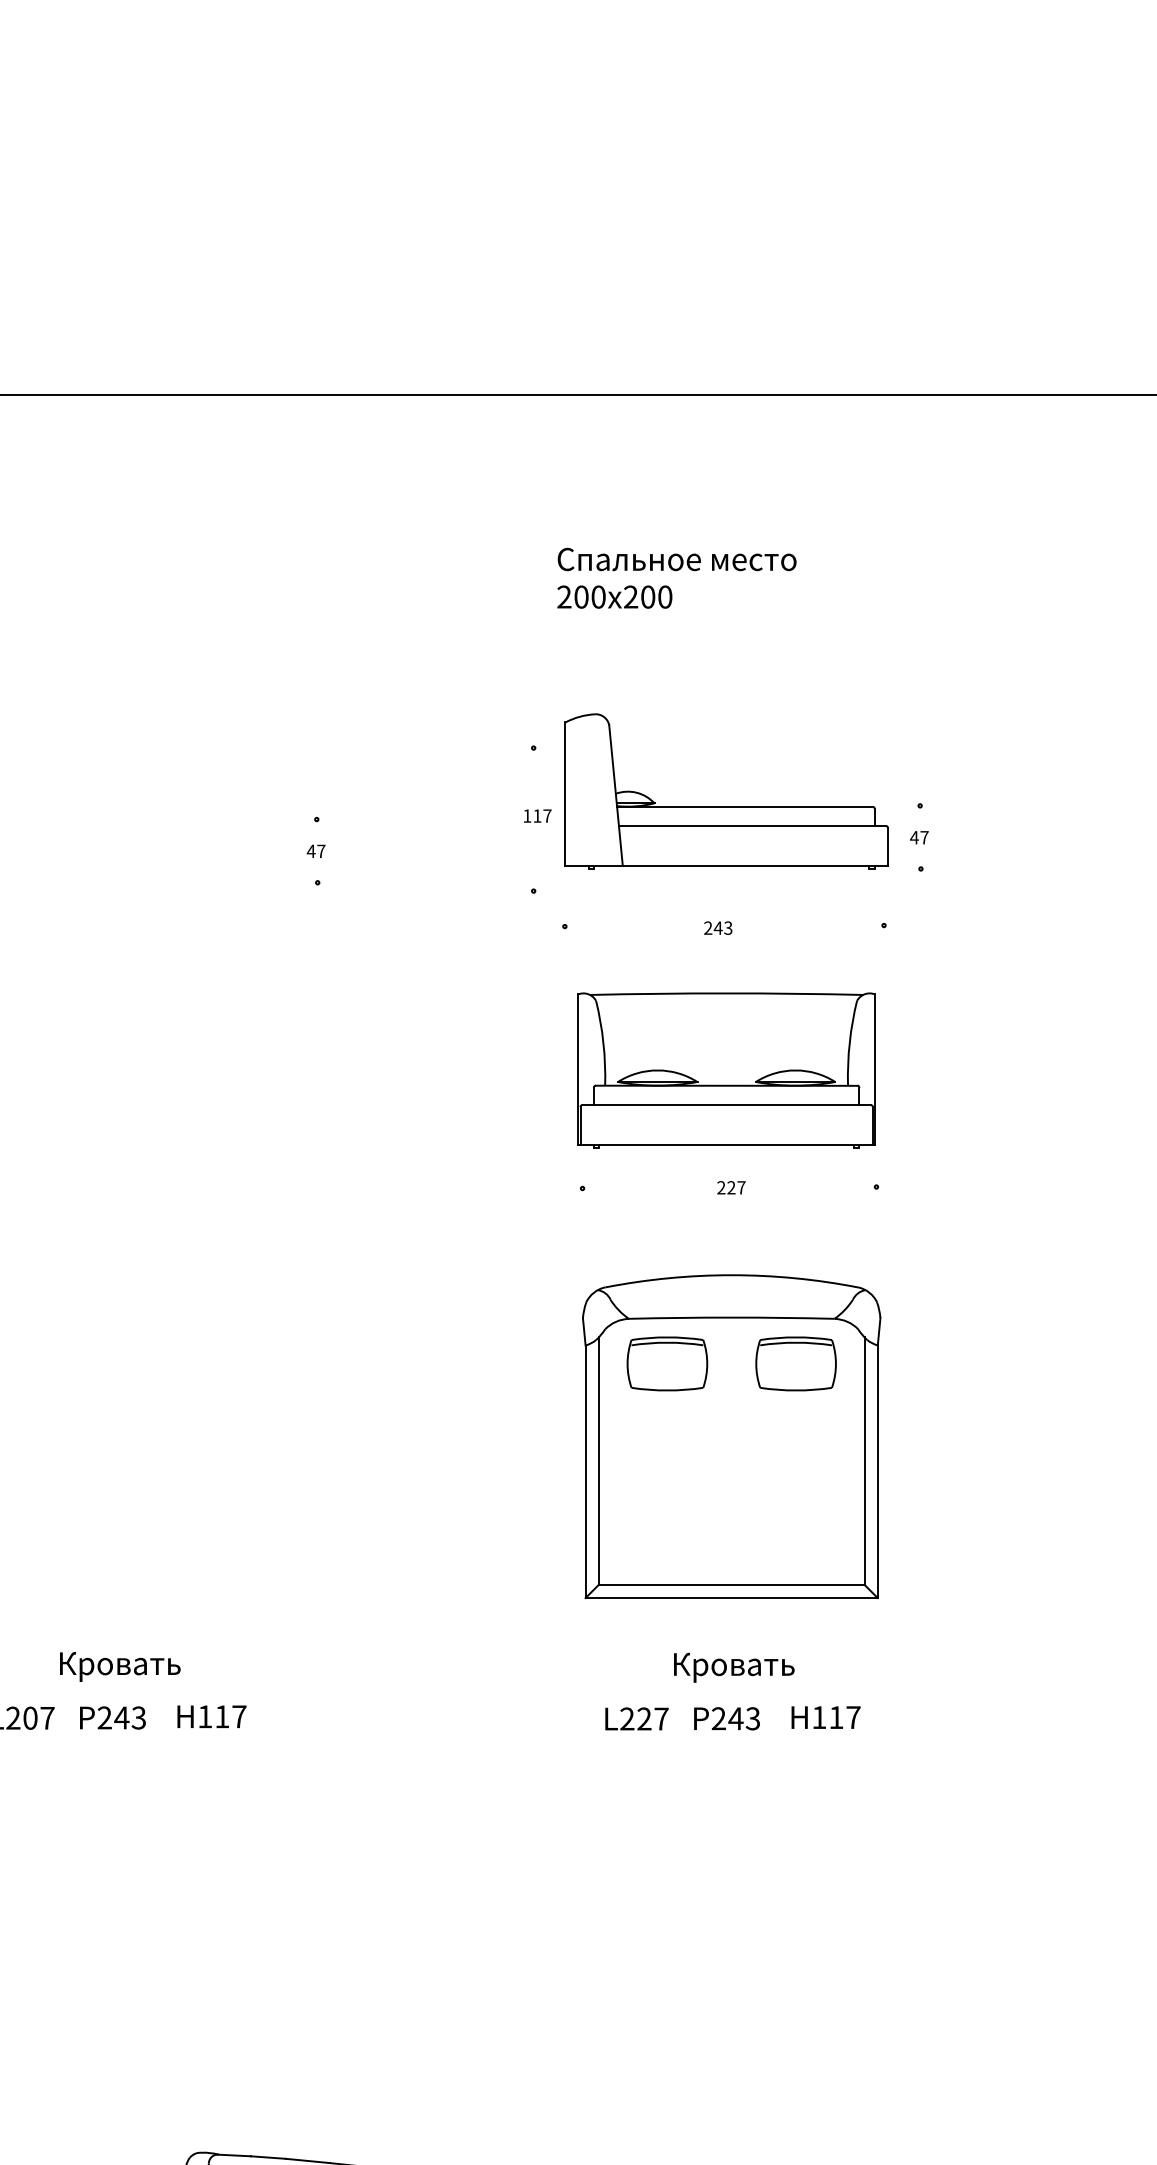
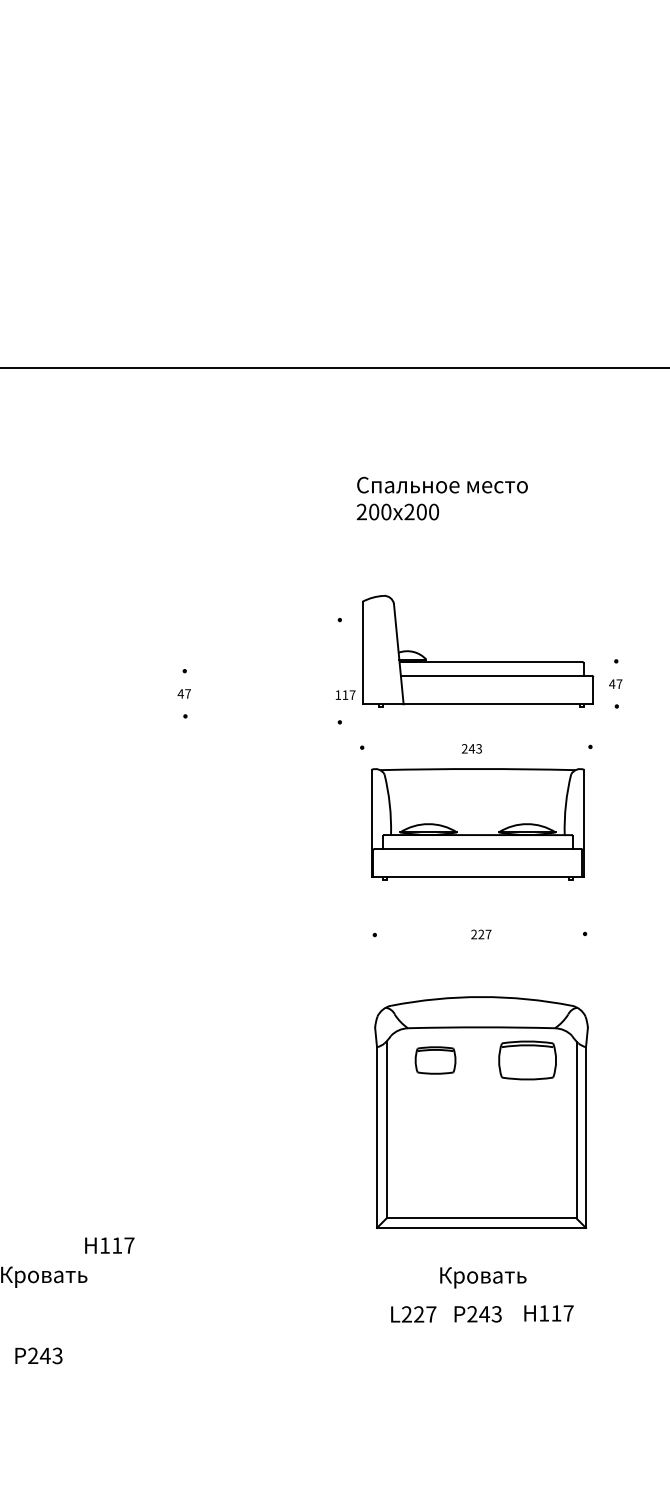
text: (537, 815) -> (345, 694), moved
part: (726, 1070) -> (477, 824), moved
part: (667, 1363) -> (435, 1060), size x0.7
text: (211, 1716) -> (109, 1245), moved
text: (112, 1717) -> (38, 1355), moved

